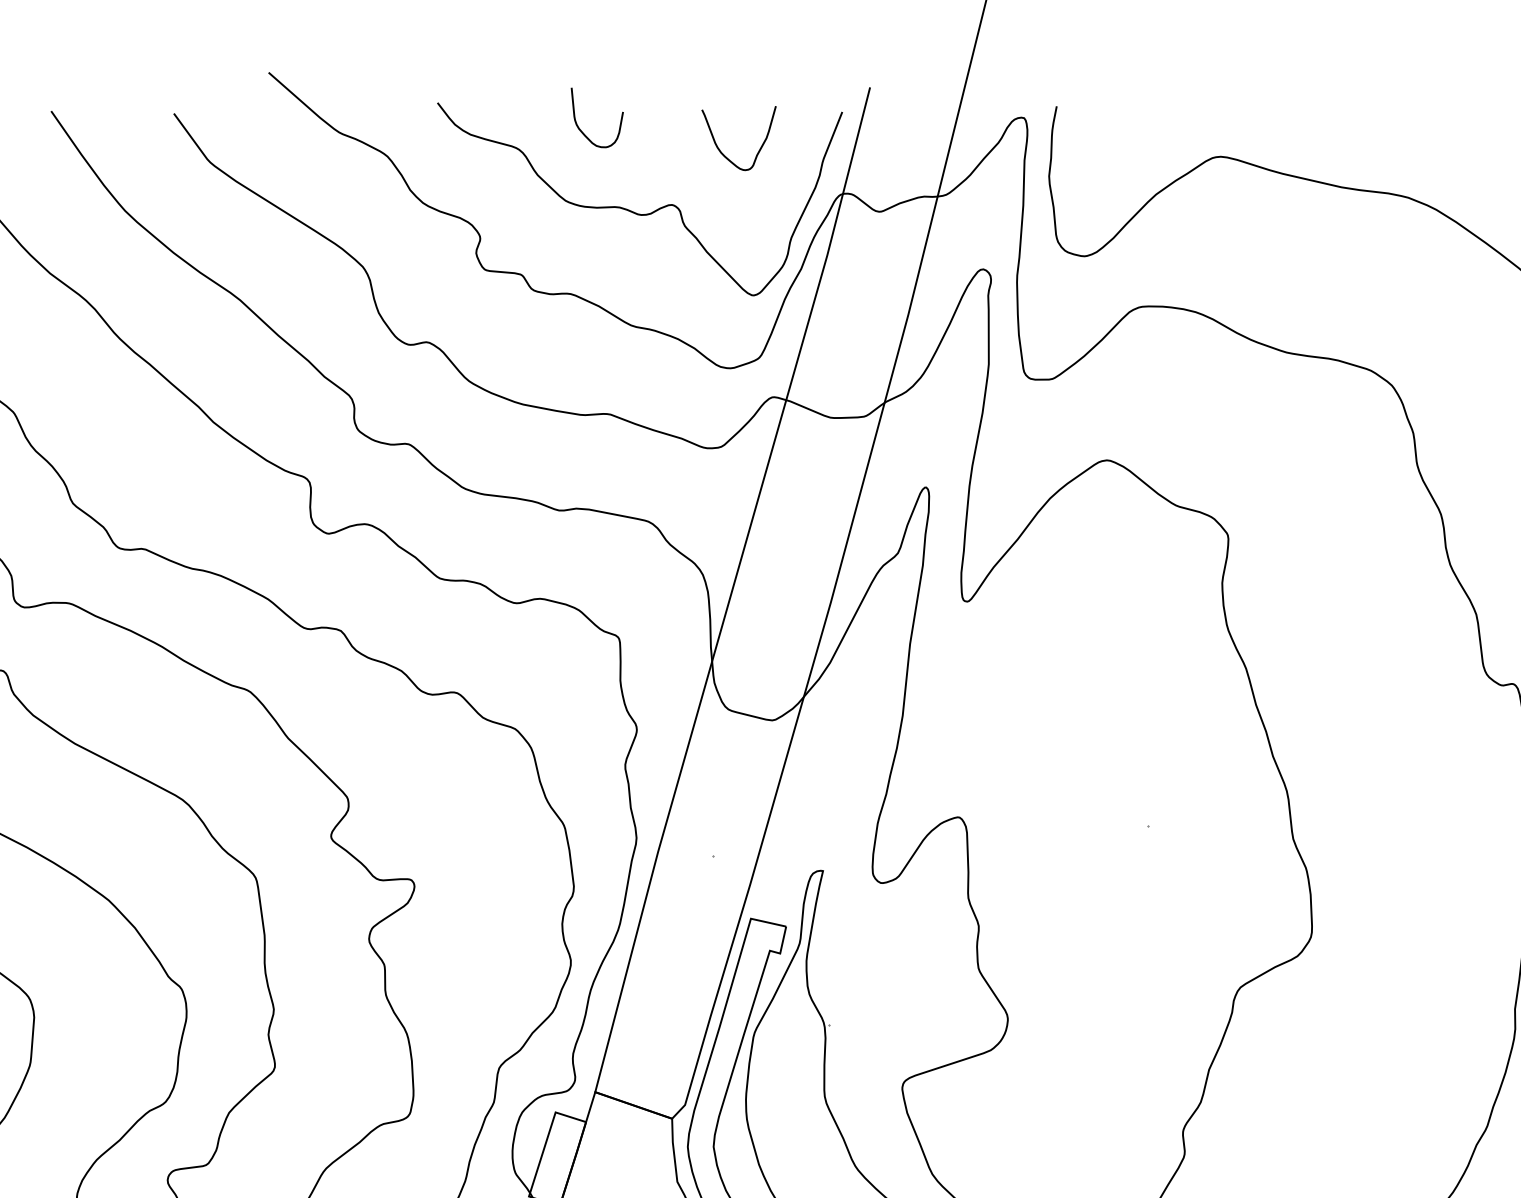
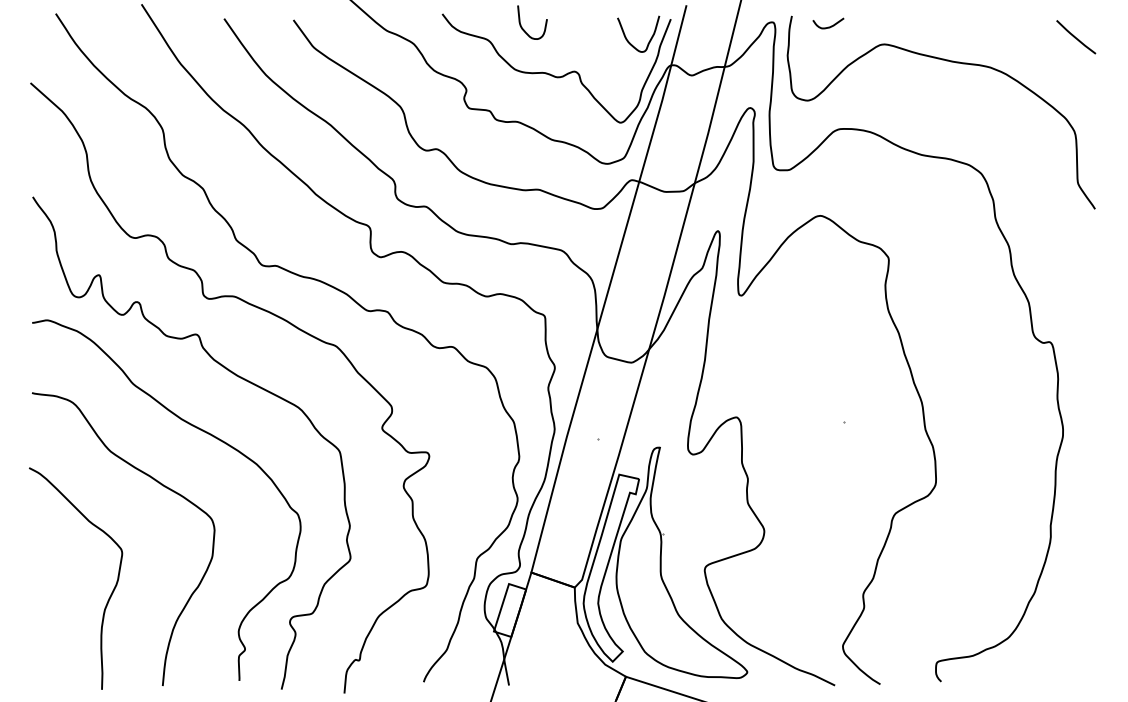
curve: (1121, 125) -> (828, 26), added
curve: (722, 151) -> (629, 41), moved

